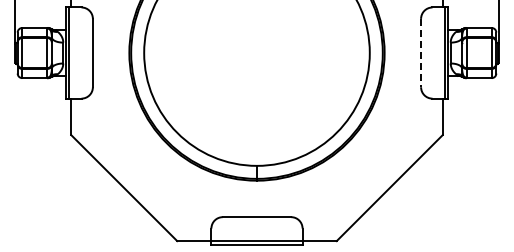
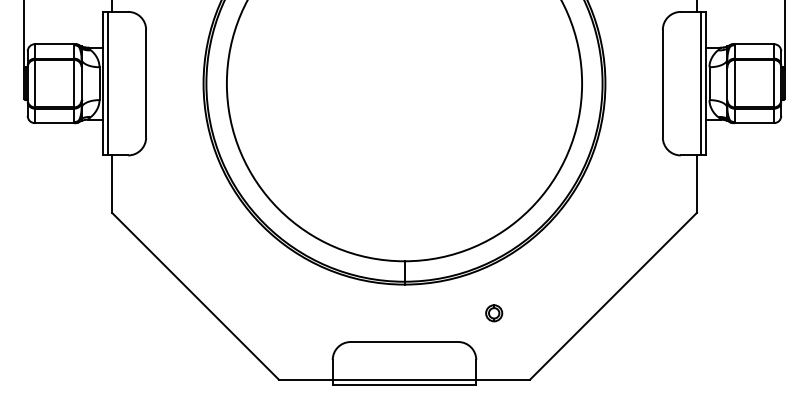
line: (421, 53) -> (663, 84), dashed -> solid
part: (313, 198) -> (493, 312), added

